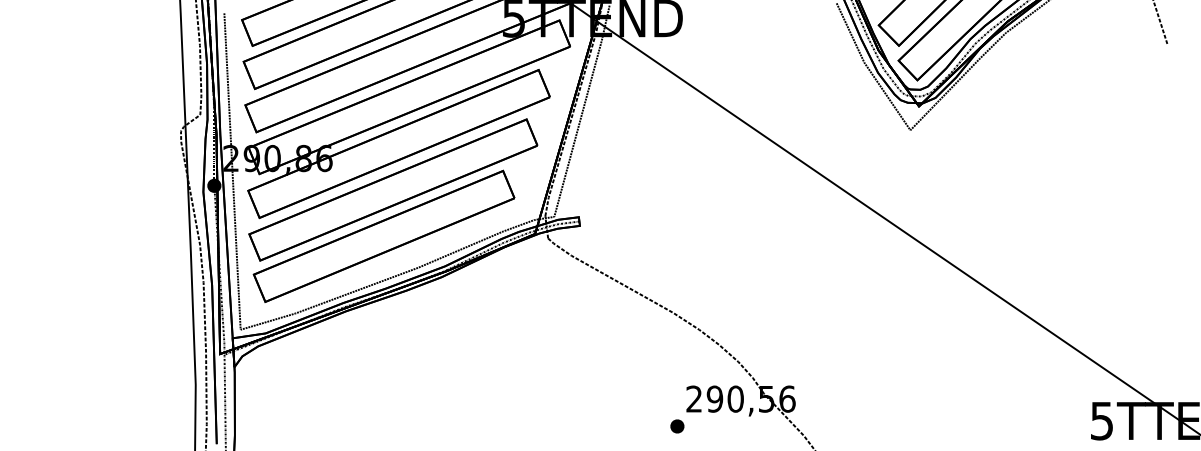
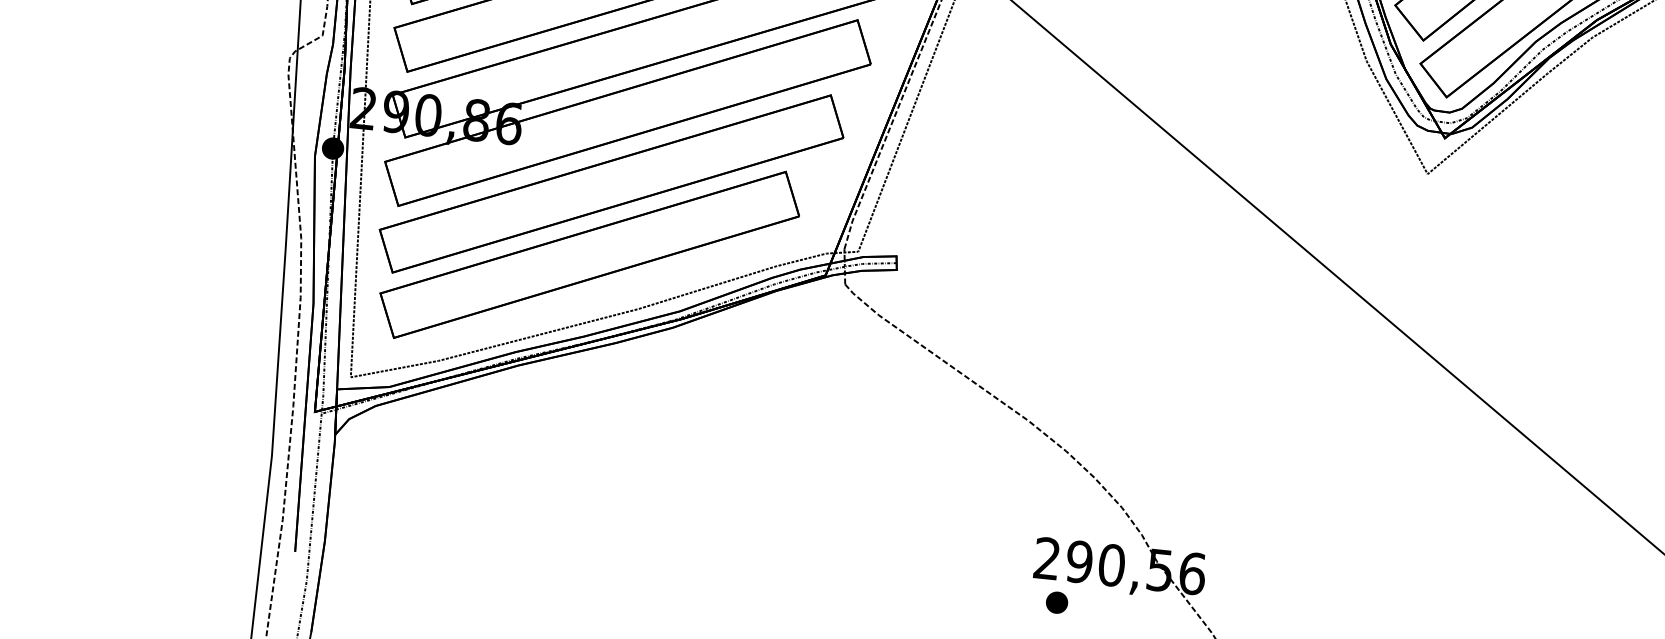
part: (677, 426) -> (1057, 602), moved

